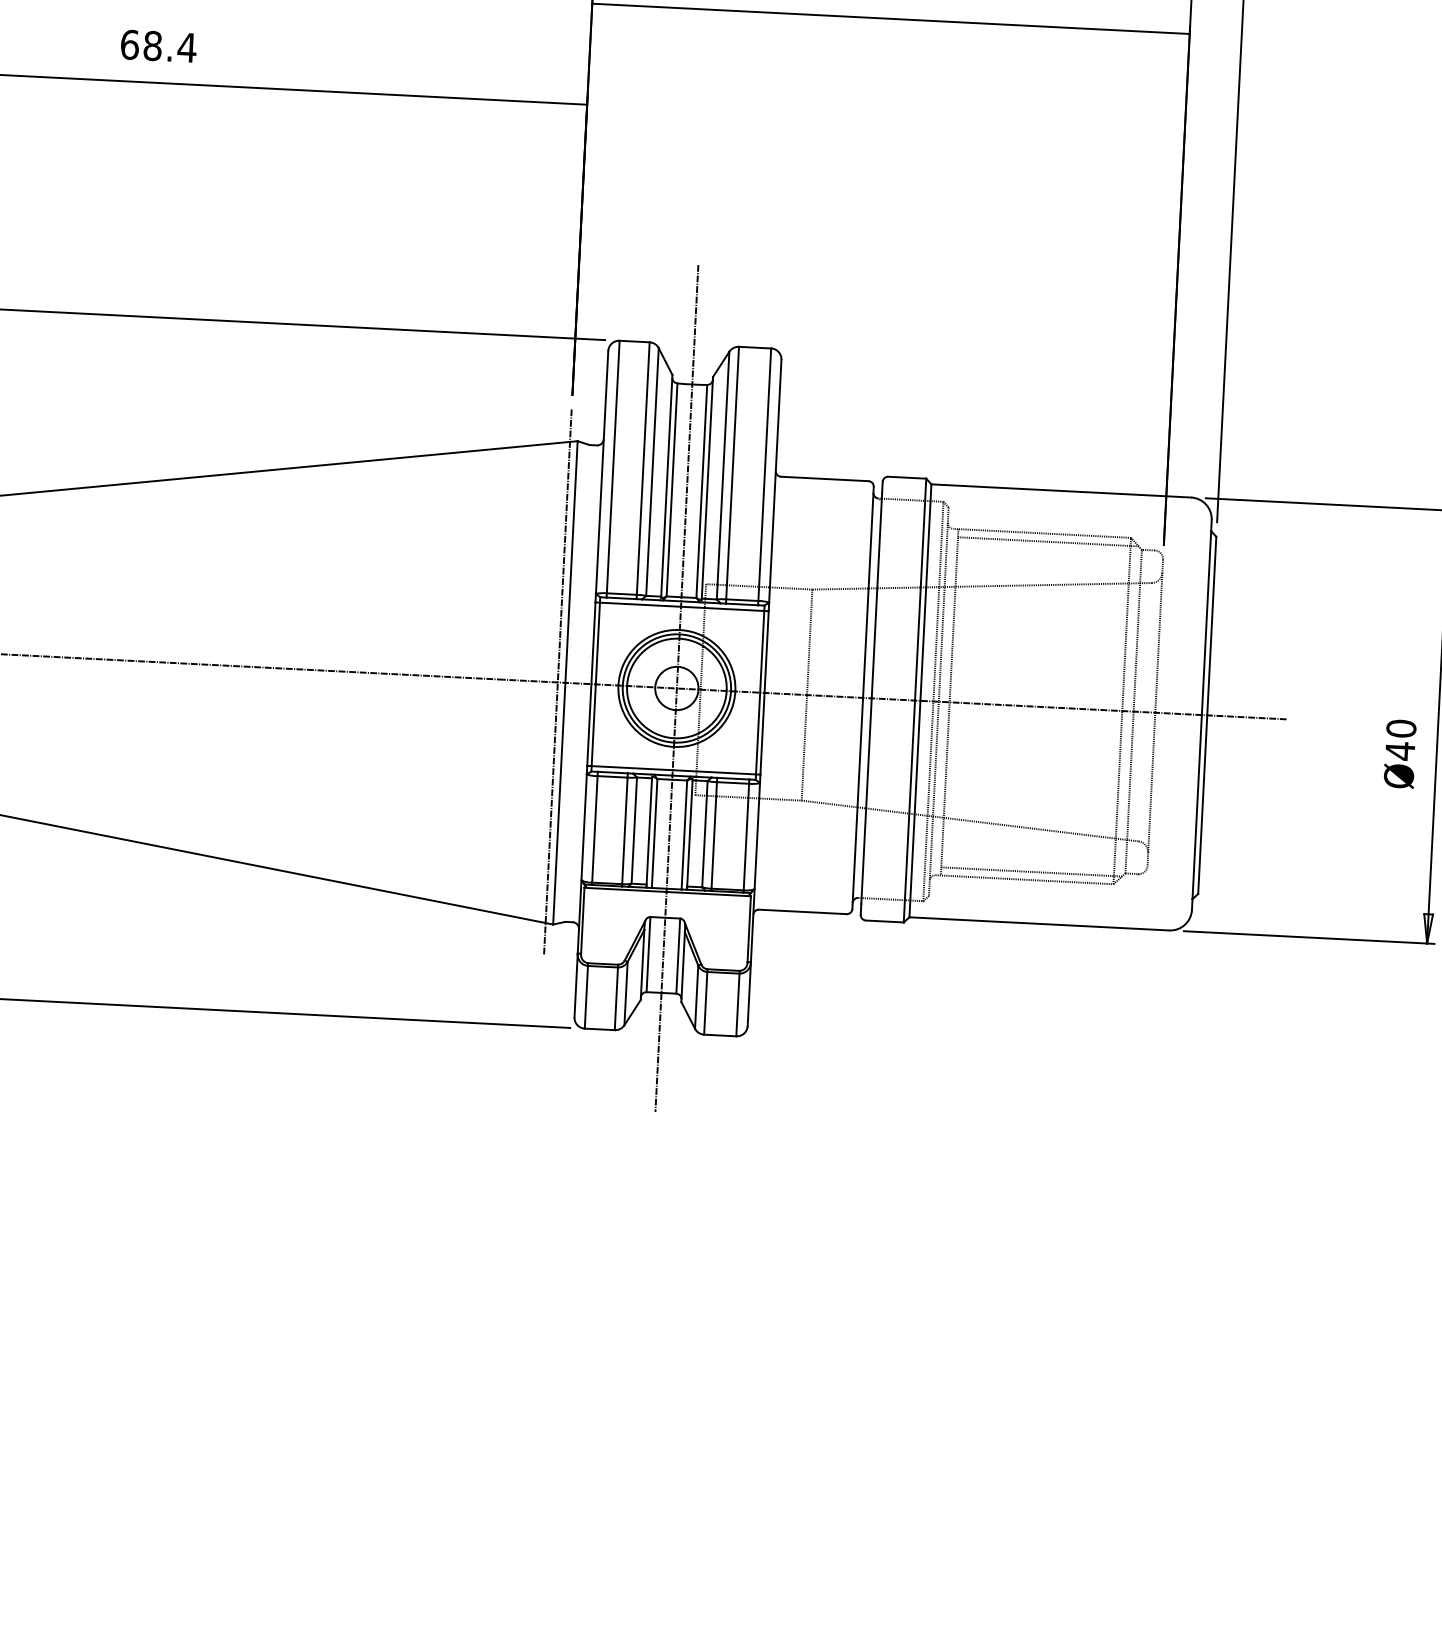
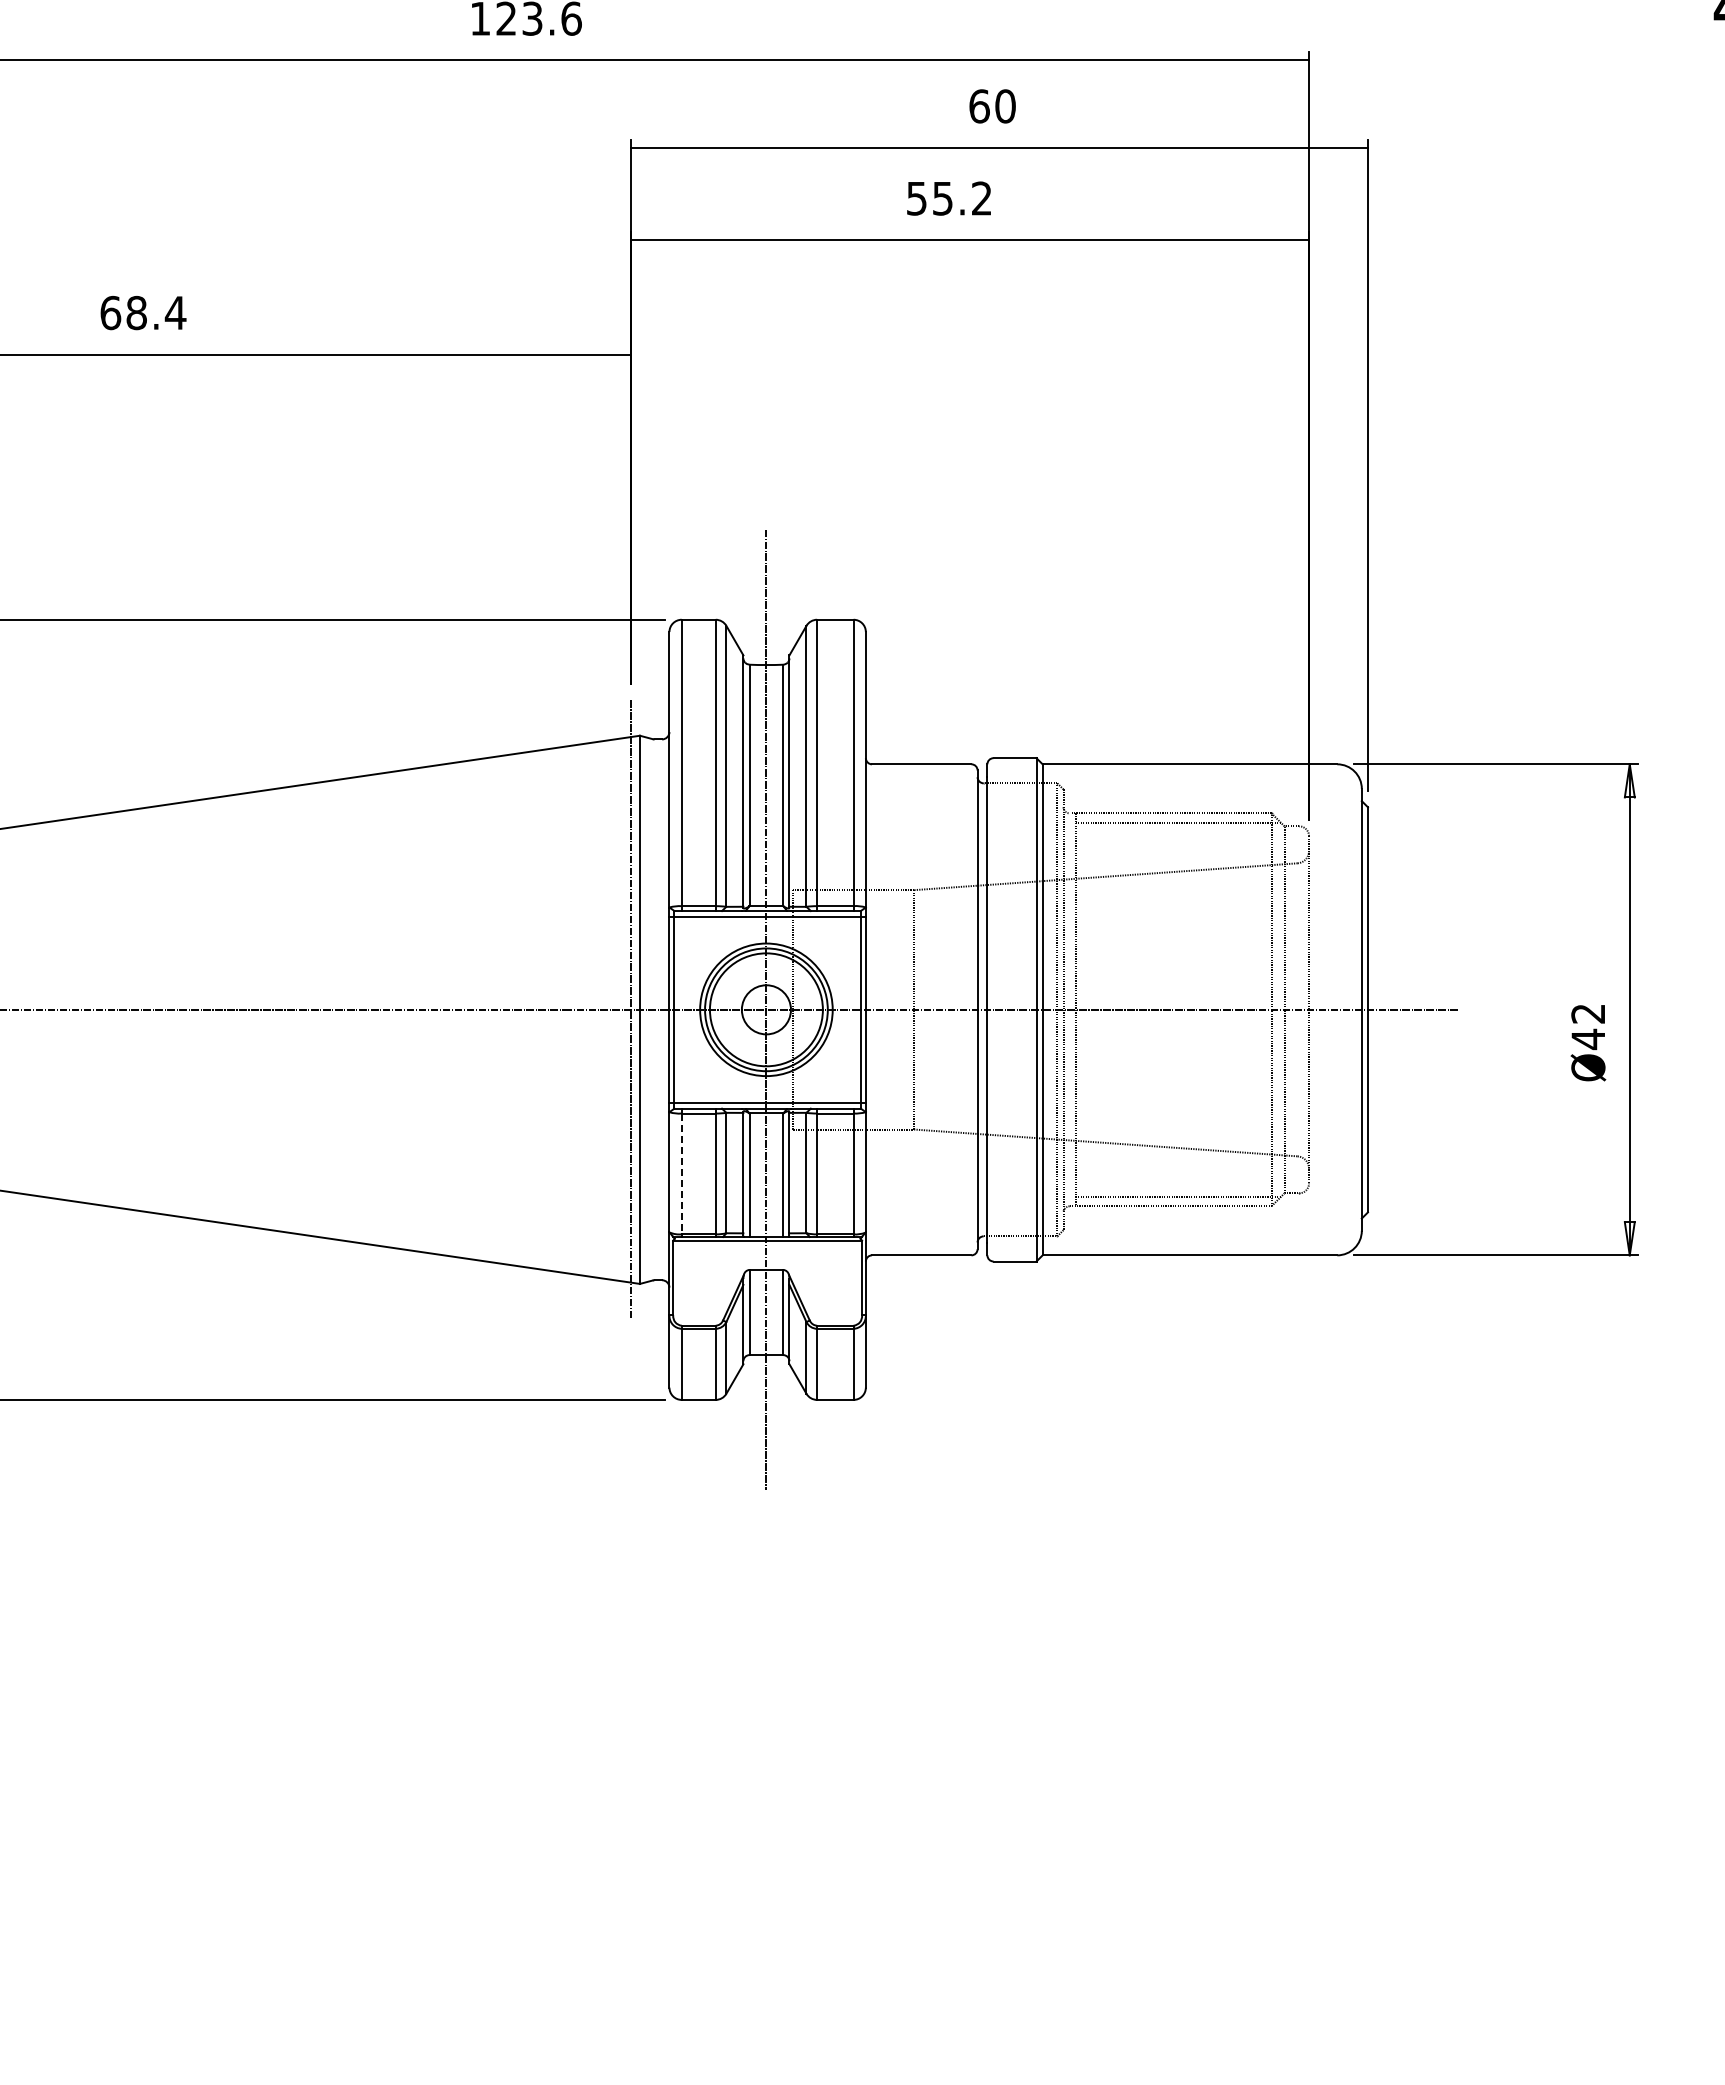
text: (1401, 728) -> (1588, 1013), Ø40 -> Ø42
line: (594, 829) -> (681, 1174), solid -> dashed

